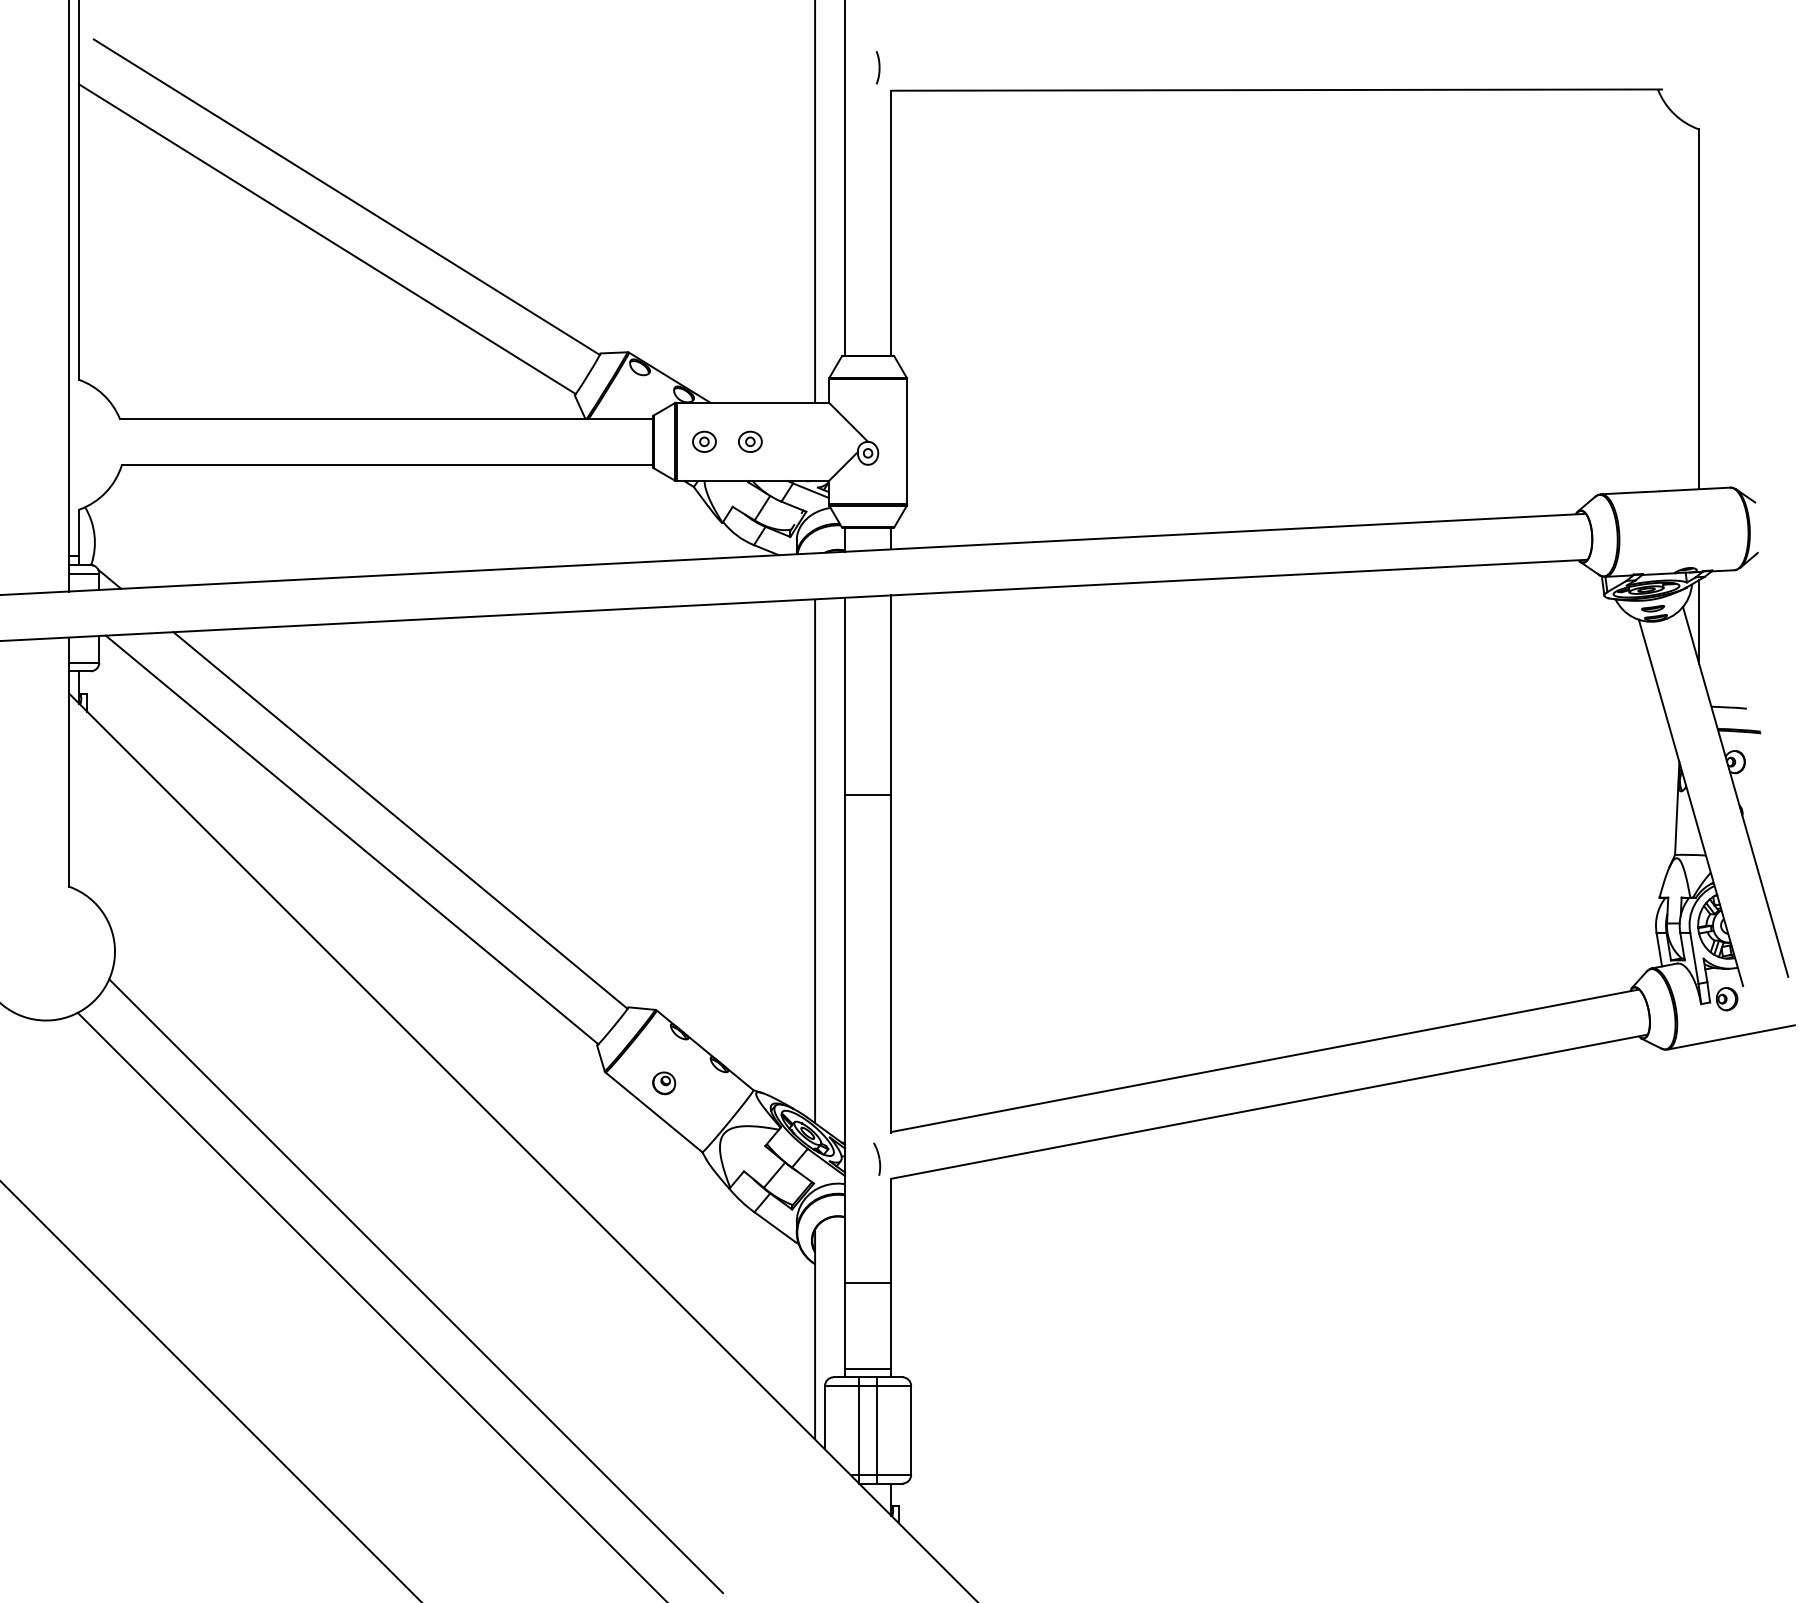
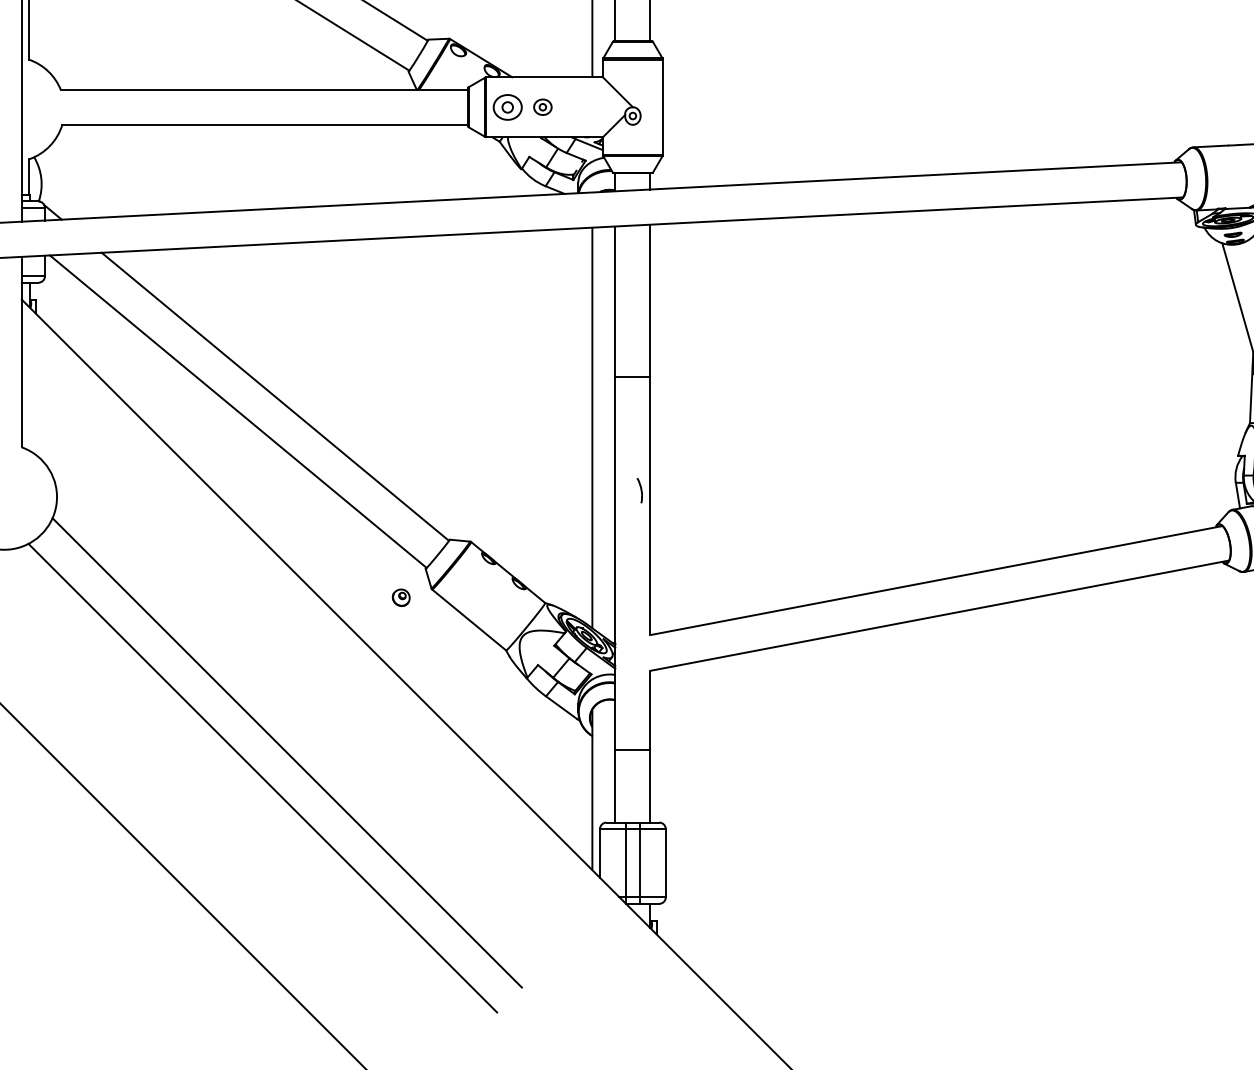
part: (704, 441) -> (507, 106), size x1.6
part: (664, 1083) -> (401, 597), moved
part: (877, 1158) -> (640, 490), moved
line: (868, 1368) -> (633, 815), removed

